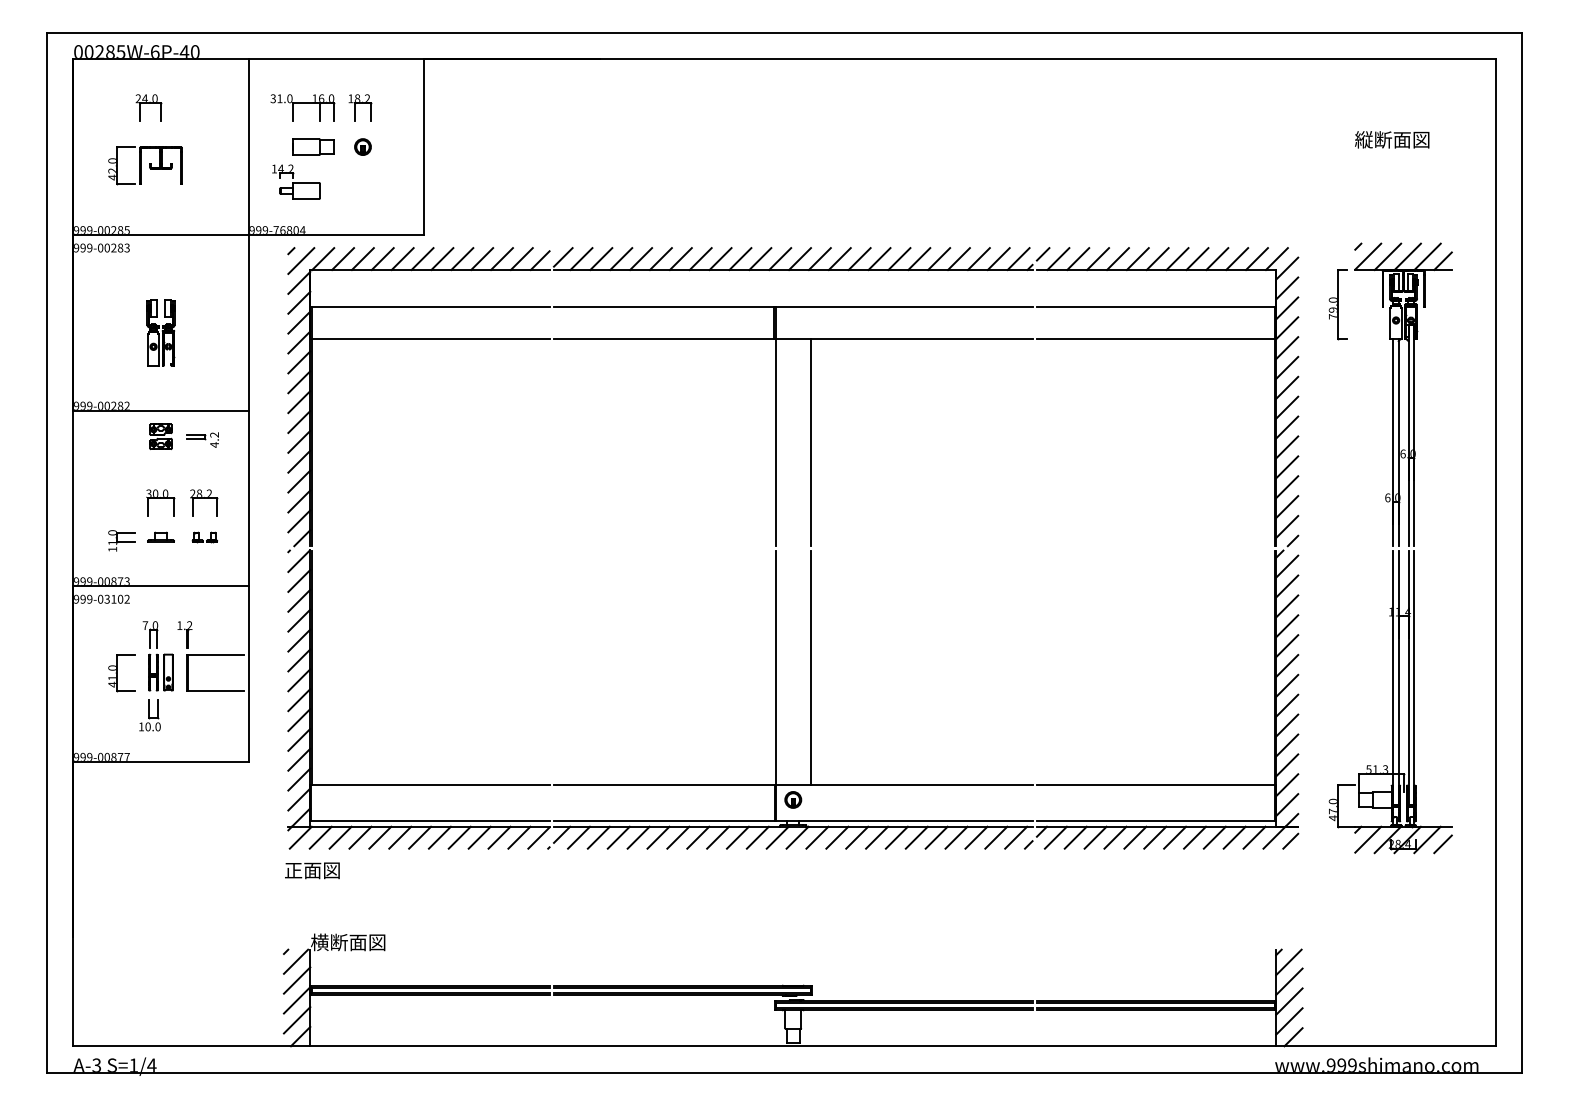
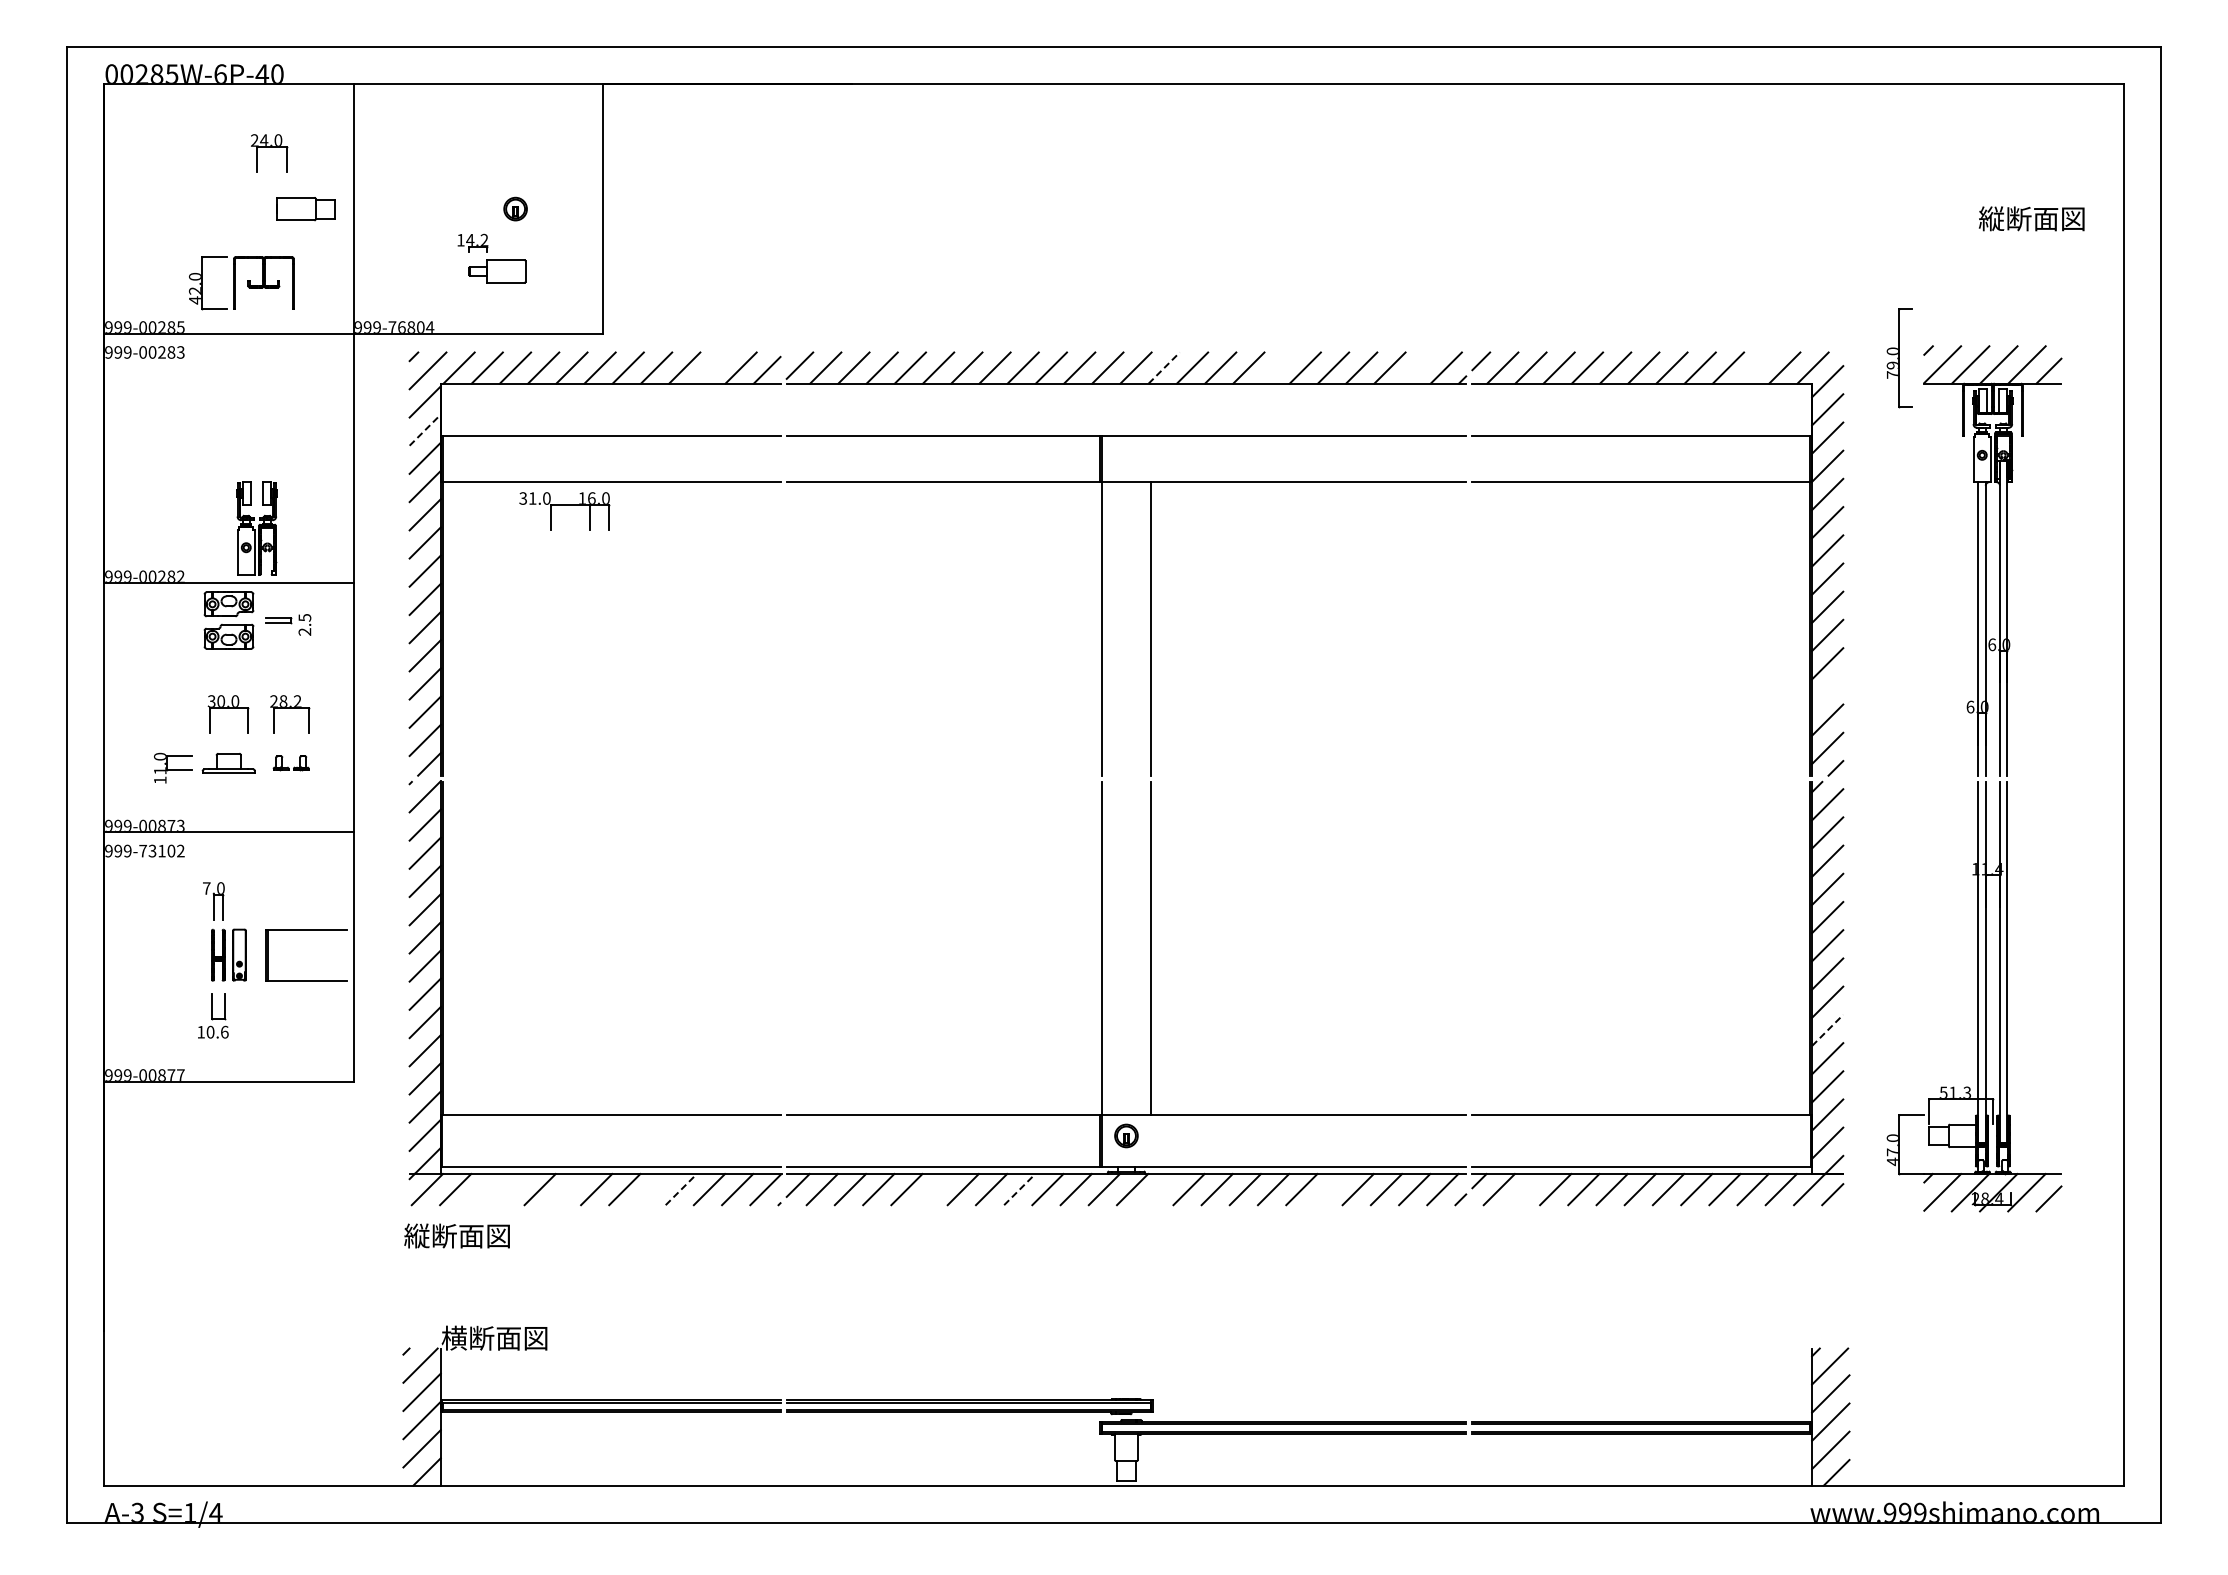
part: (148, 107) -> (269, 153), moved
part: (302, 107) -> (564, 511), moved
part: (360, 107) -> (511, 153), removed
text: (1392, 139) -> (2031, 218), moved
part: (312, 147) -> (305, 209), moved
part: (145, 165) -> (241, 283), moved
part: (295, 181) -> (491, 258), moved
line: (501, 258) -> (712, 367), removed
line: (820, 258) -> (1164, 367), solid -> dashed
line: (898, 258) -> (1276, 367), removed
line: (998, 258) -> (1417, 367), removed
line: (1237, 258) -> (1756, 367), removed
line: (299, 302) -> (425, 429), solid -> dashed
part: (1337, 305) -> (1899, 358), moved
part: (160, 333) -> (256, 528), moved
part: (160, 436) -> (228, 620), size x1.6
text: (214, 440) -> (304, 625), 4.2 -> 2.5
line: (1287, 486) -> (1827, 691), removed
part: (160, 536) -> (228, 762), size x1.4
text: (100, 598) -> (142, 850), 999-03102 -> 999-73102
part: (184, 634) -> (262, 901), removed
part: (122, 672) -> (173, 955), removed
line: (1287, 725) -> (1828, 1030), solid -> dashed
text: (157, 726) -> (224, 1031), 10.0 -> 10.6
line: (340, 837) -> (483, 1189), removed
line: (360, 837) -> (511, 1189), removed
line: (400, 837) -> (568, 1189), removed
line: (459, 837) -> (652, 1189), removed
line: (479, 837) -> (681, 1189), solid -> dashed
line: (658, 837) -> (934, 1189), removed
line: (718, 837) -> (1020, 1189), solid -> dashed
line: (817, 837) -> (1160, 1189), removed
line: (936, 837) -> (1329, 1189), removed
line: (1075, 837) -> (1527, 1189), removed
text: (321, 870) -> (456, 1235), 正面図 -> 縦断面図

